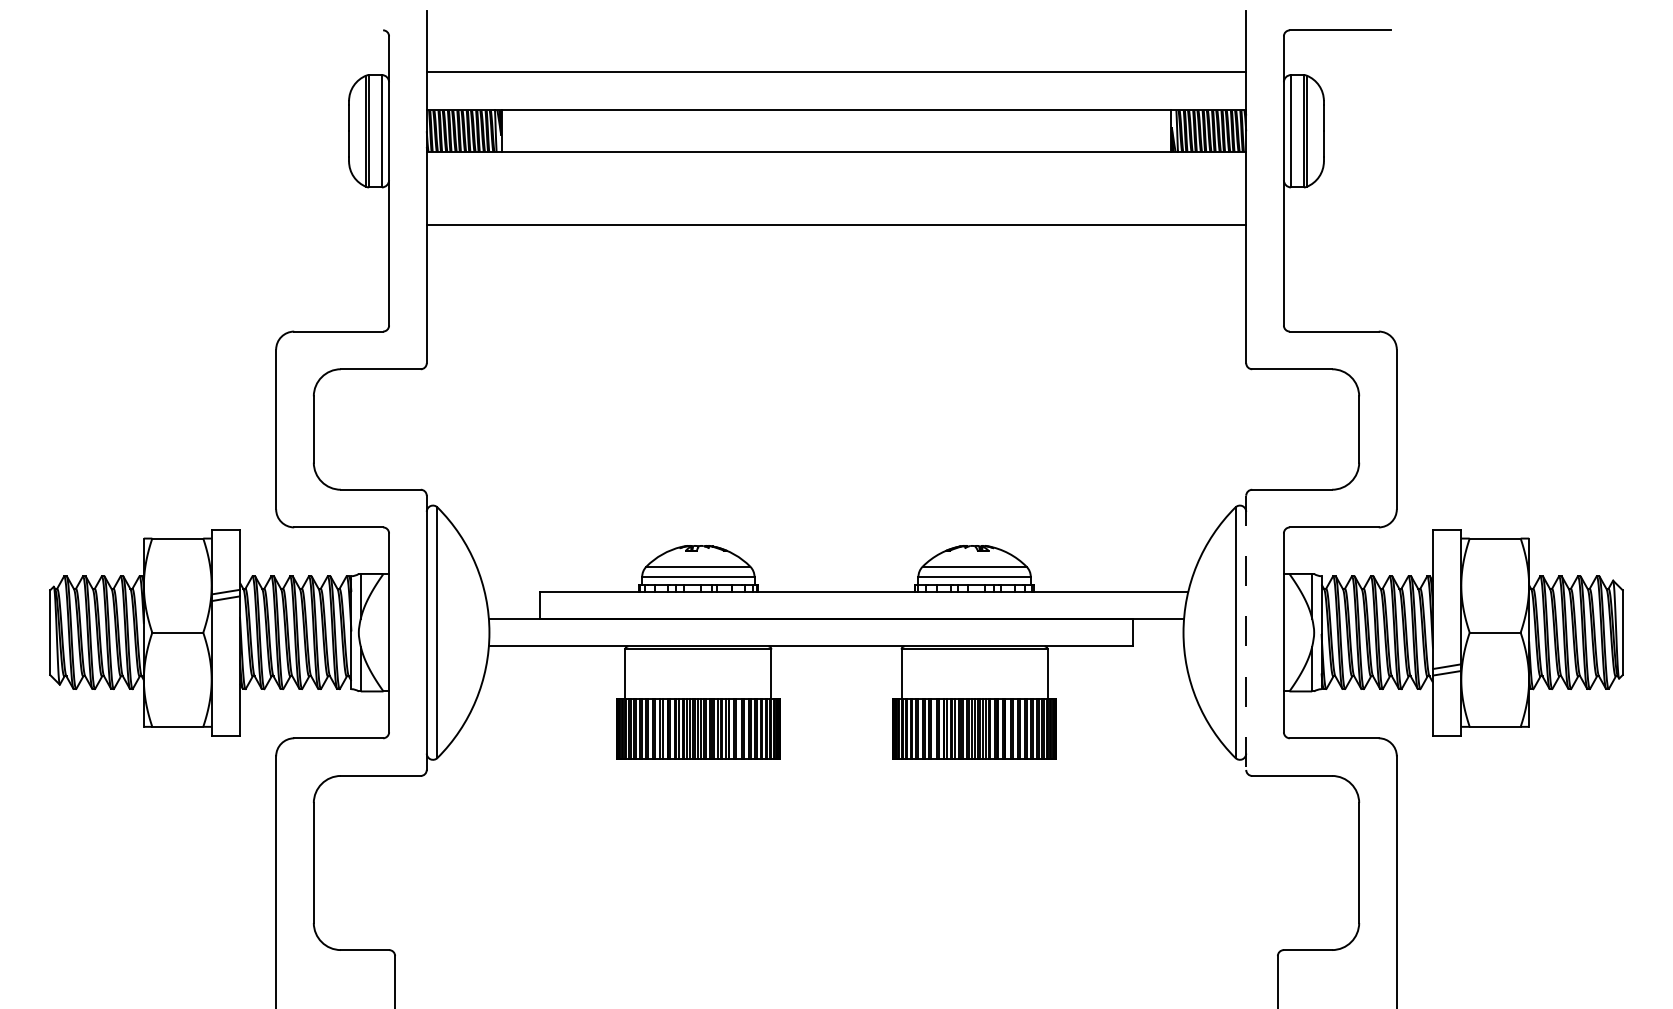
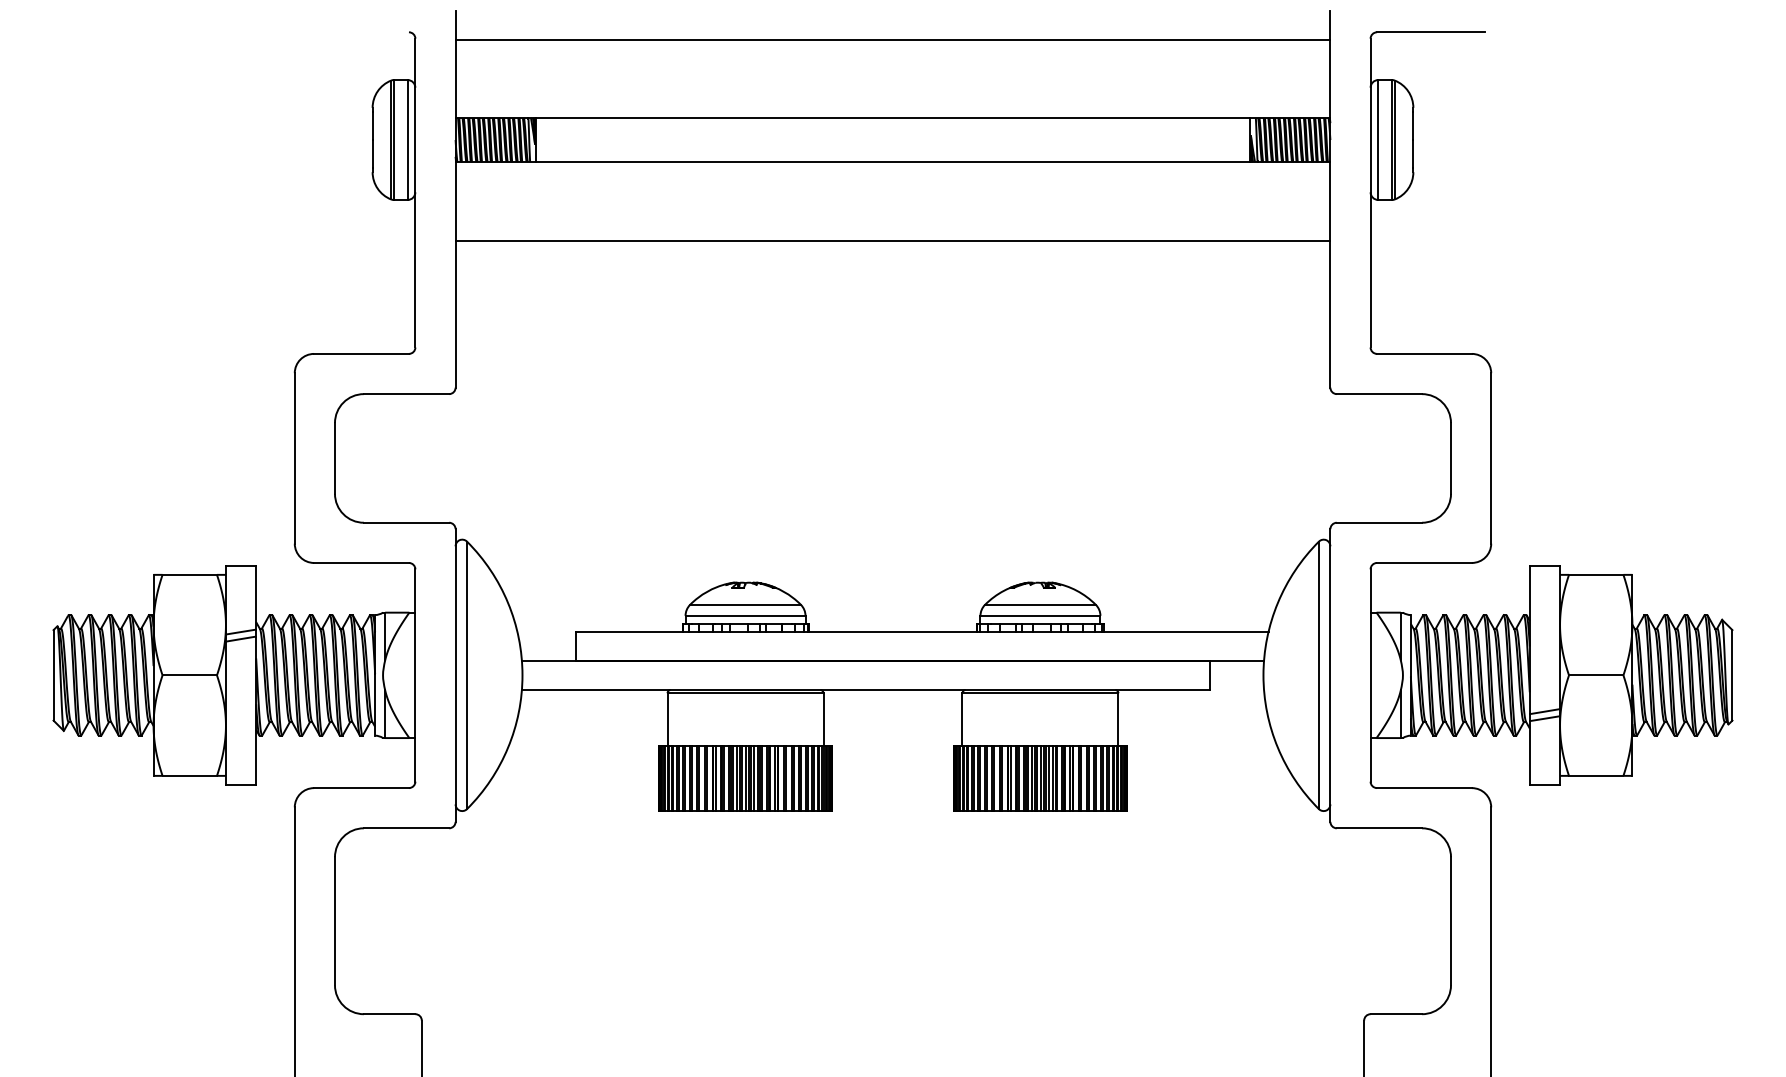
line: (836, 71) -> (892, 39), moved
line: (1246, 633) -> (1330, 676), dashed -> solid

